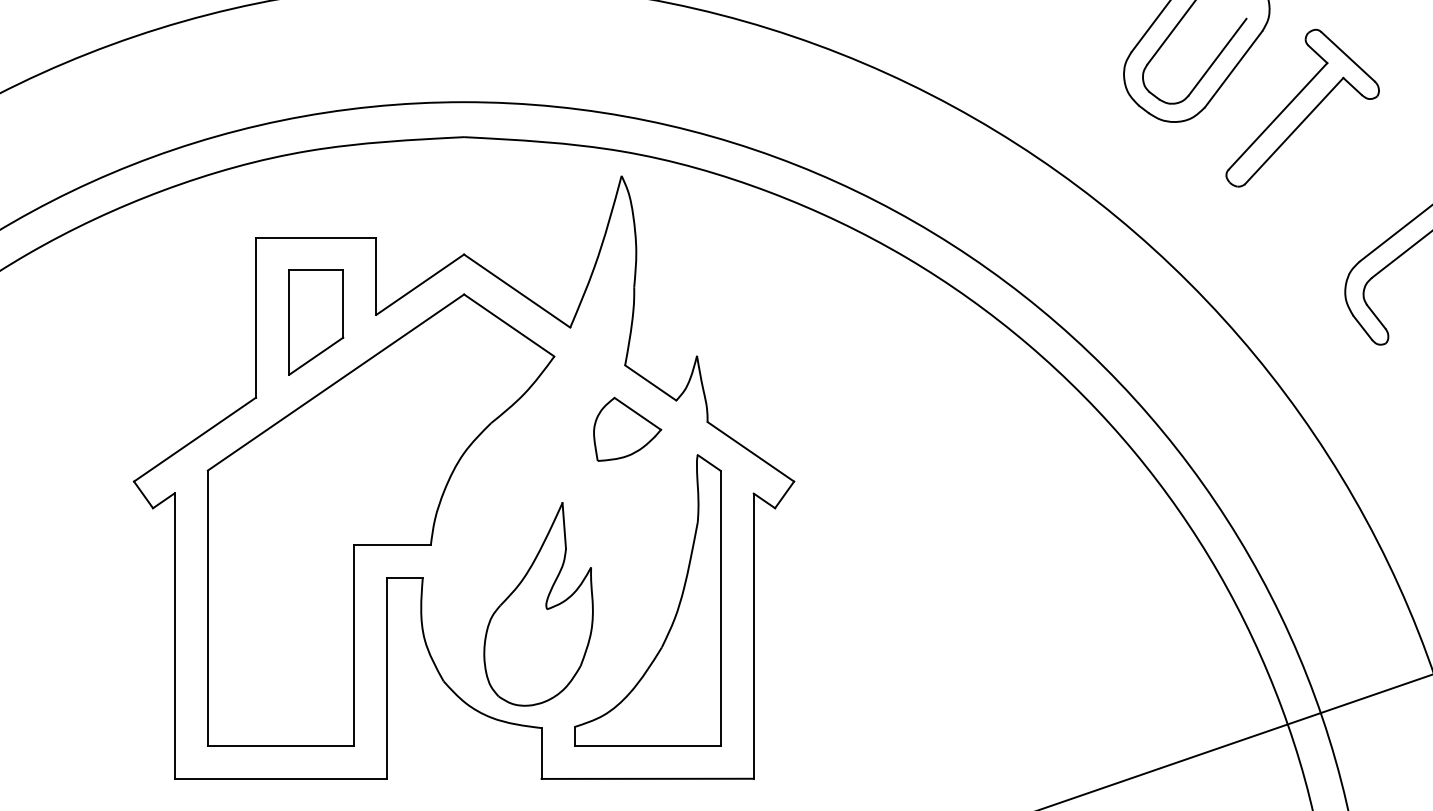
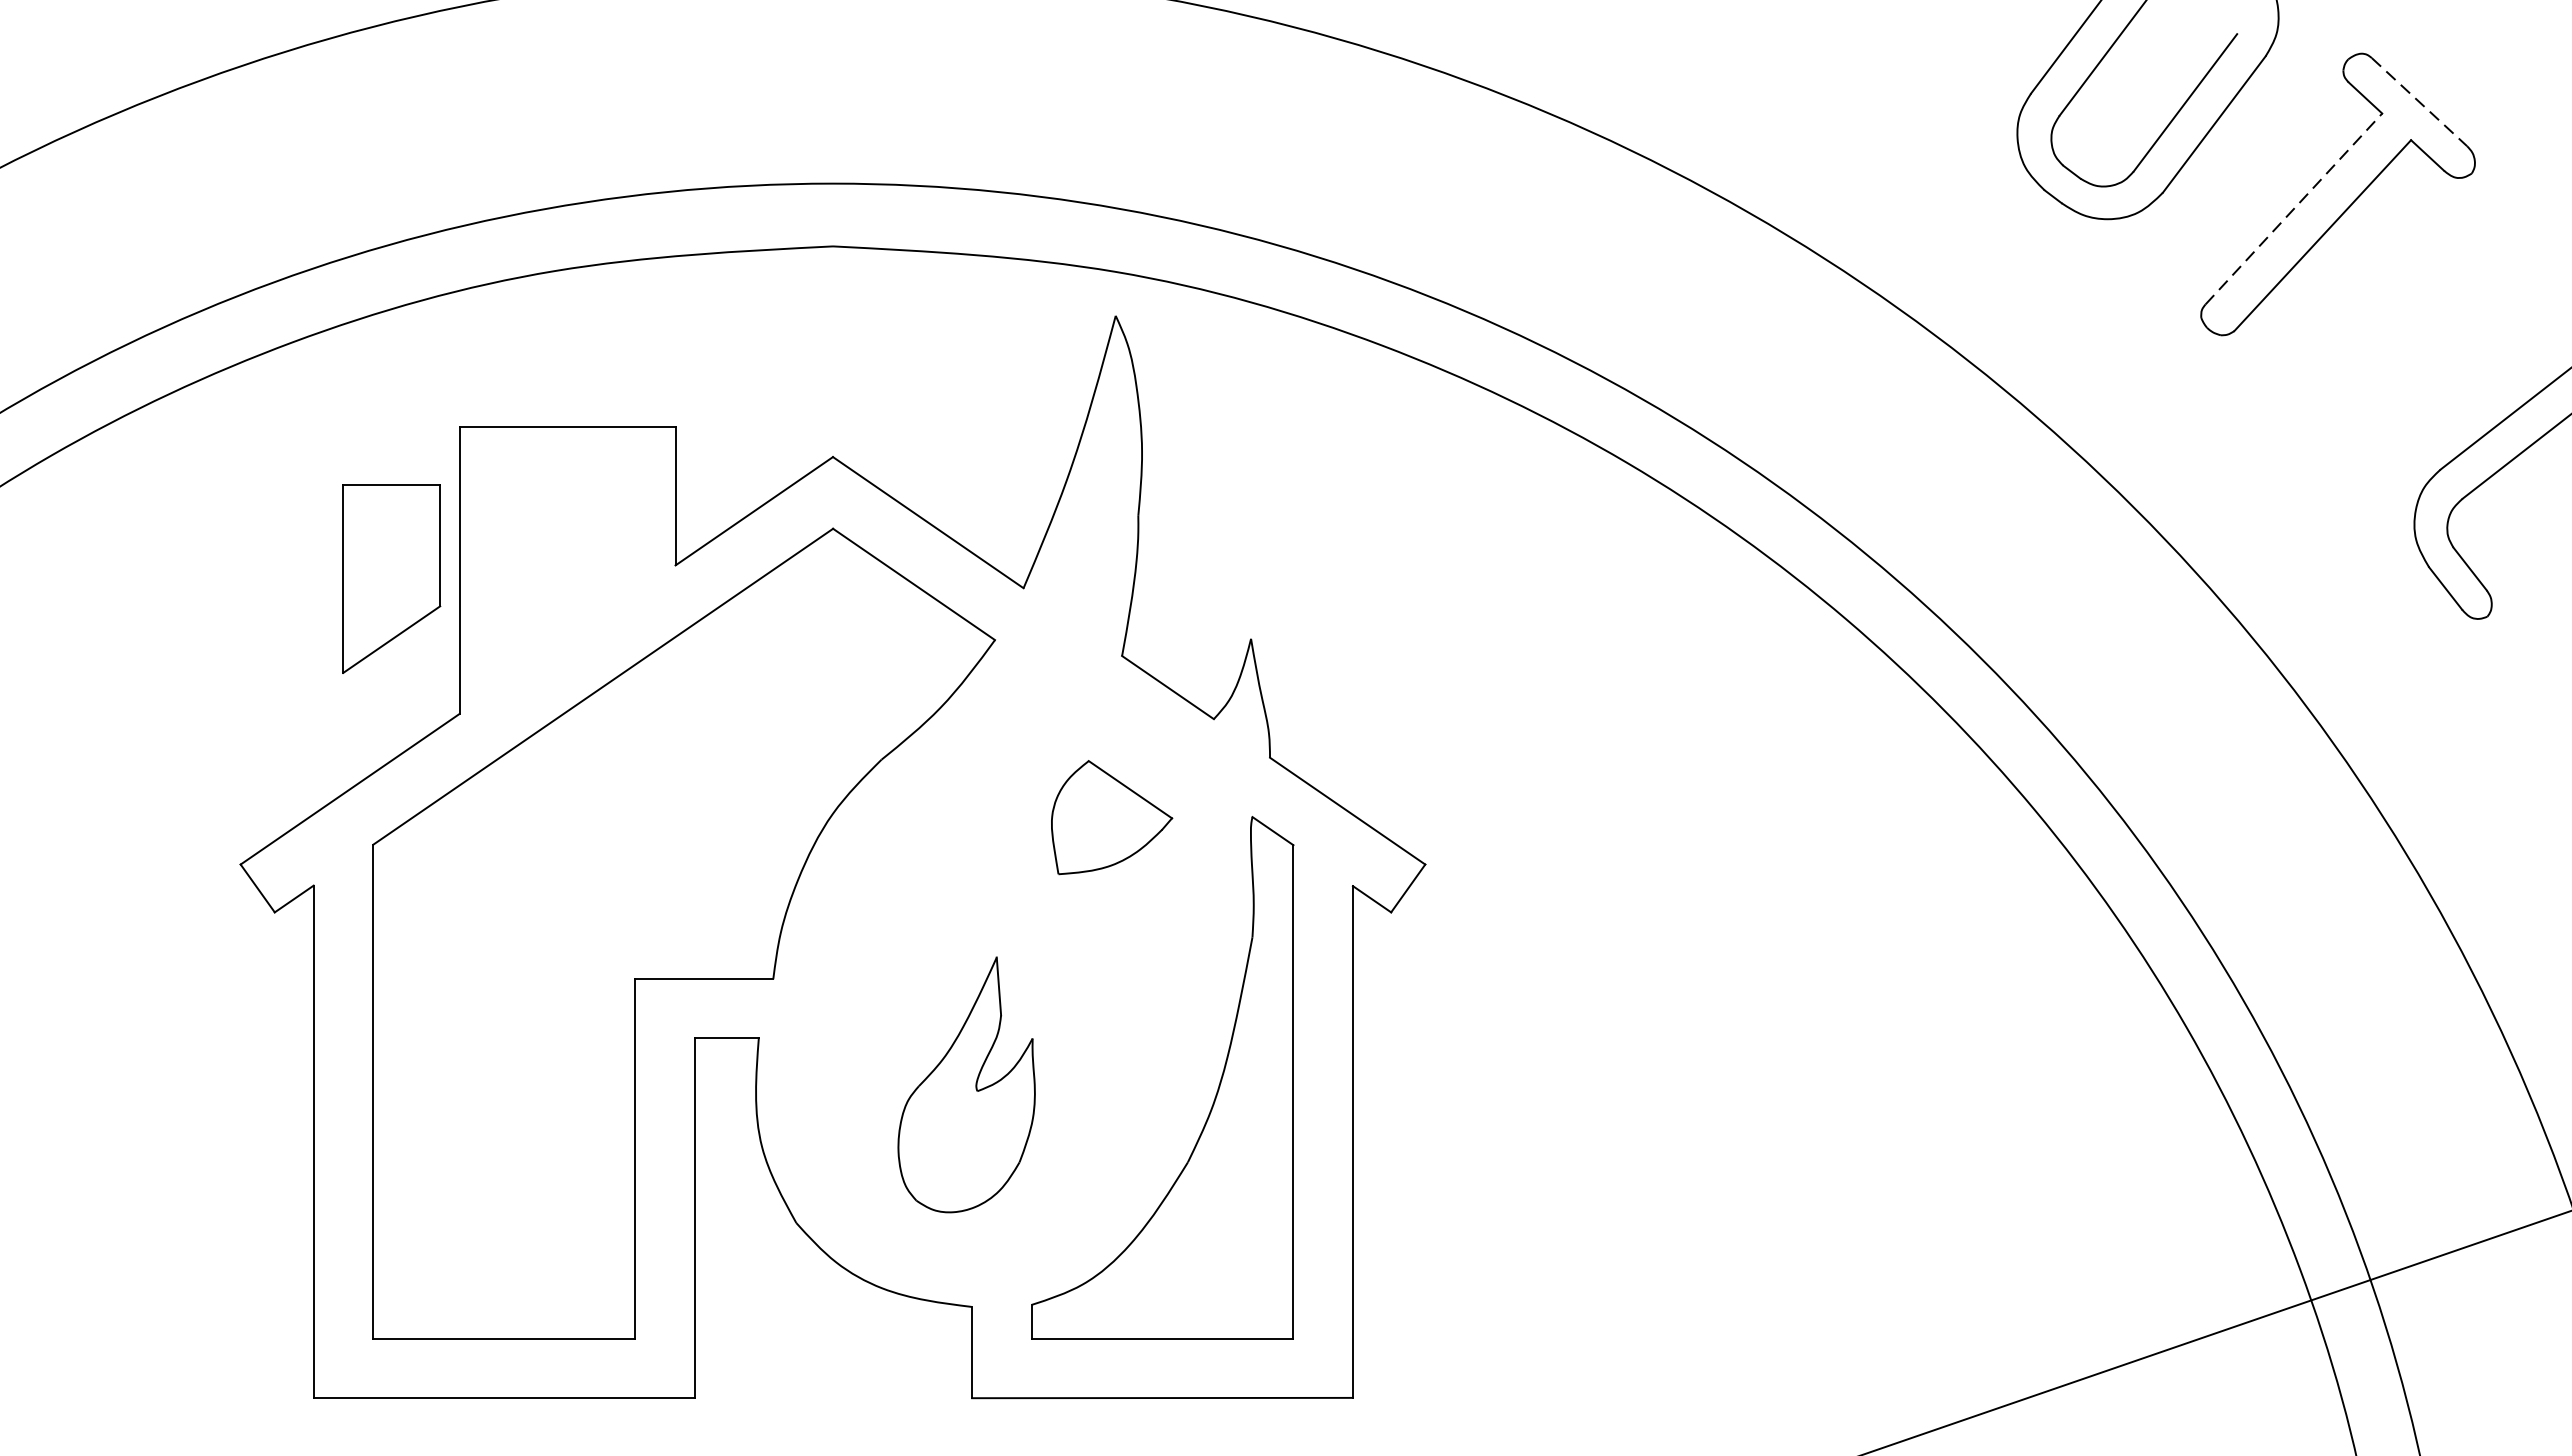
line: (1348, 57) -> (2420, 103), solid -> dashed
line: (1278, 115) -> (2294, 207), solid -> dashed
part: (316, 322) -> (392, 579), moved
part: (627, 428) -> (1111, 815), moved
part: (538, 604) -> (966, 1085), size x0.7

